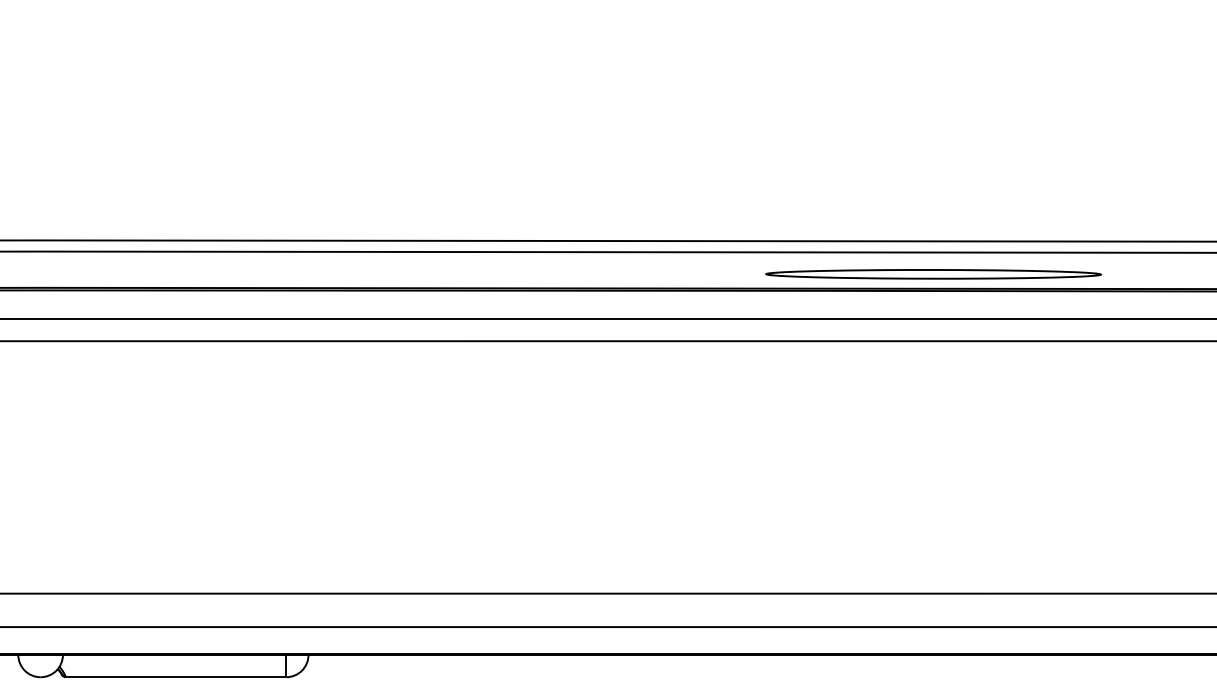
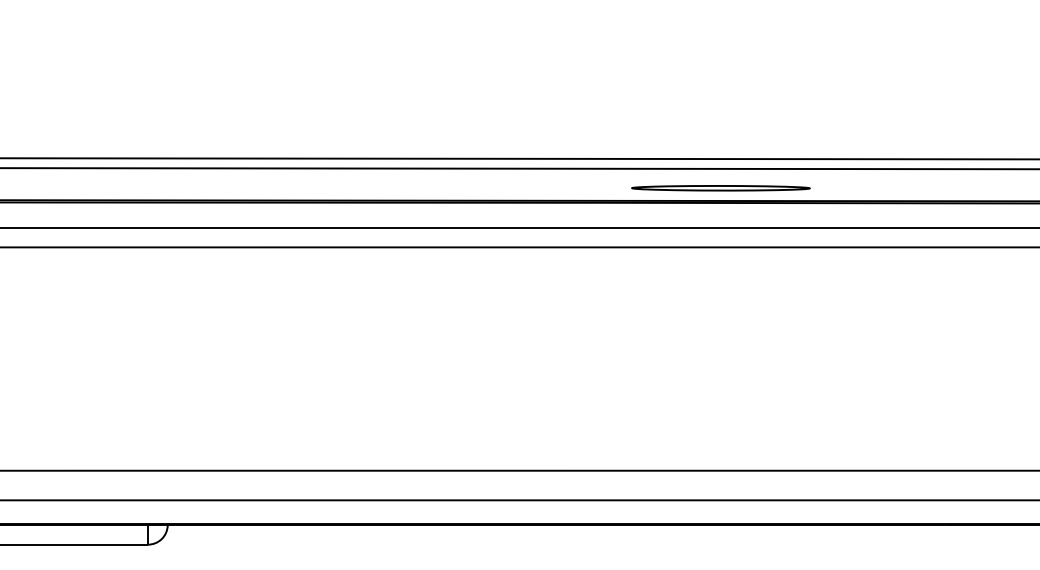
part: (933, 274) -> (720, 188), size x0.6

